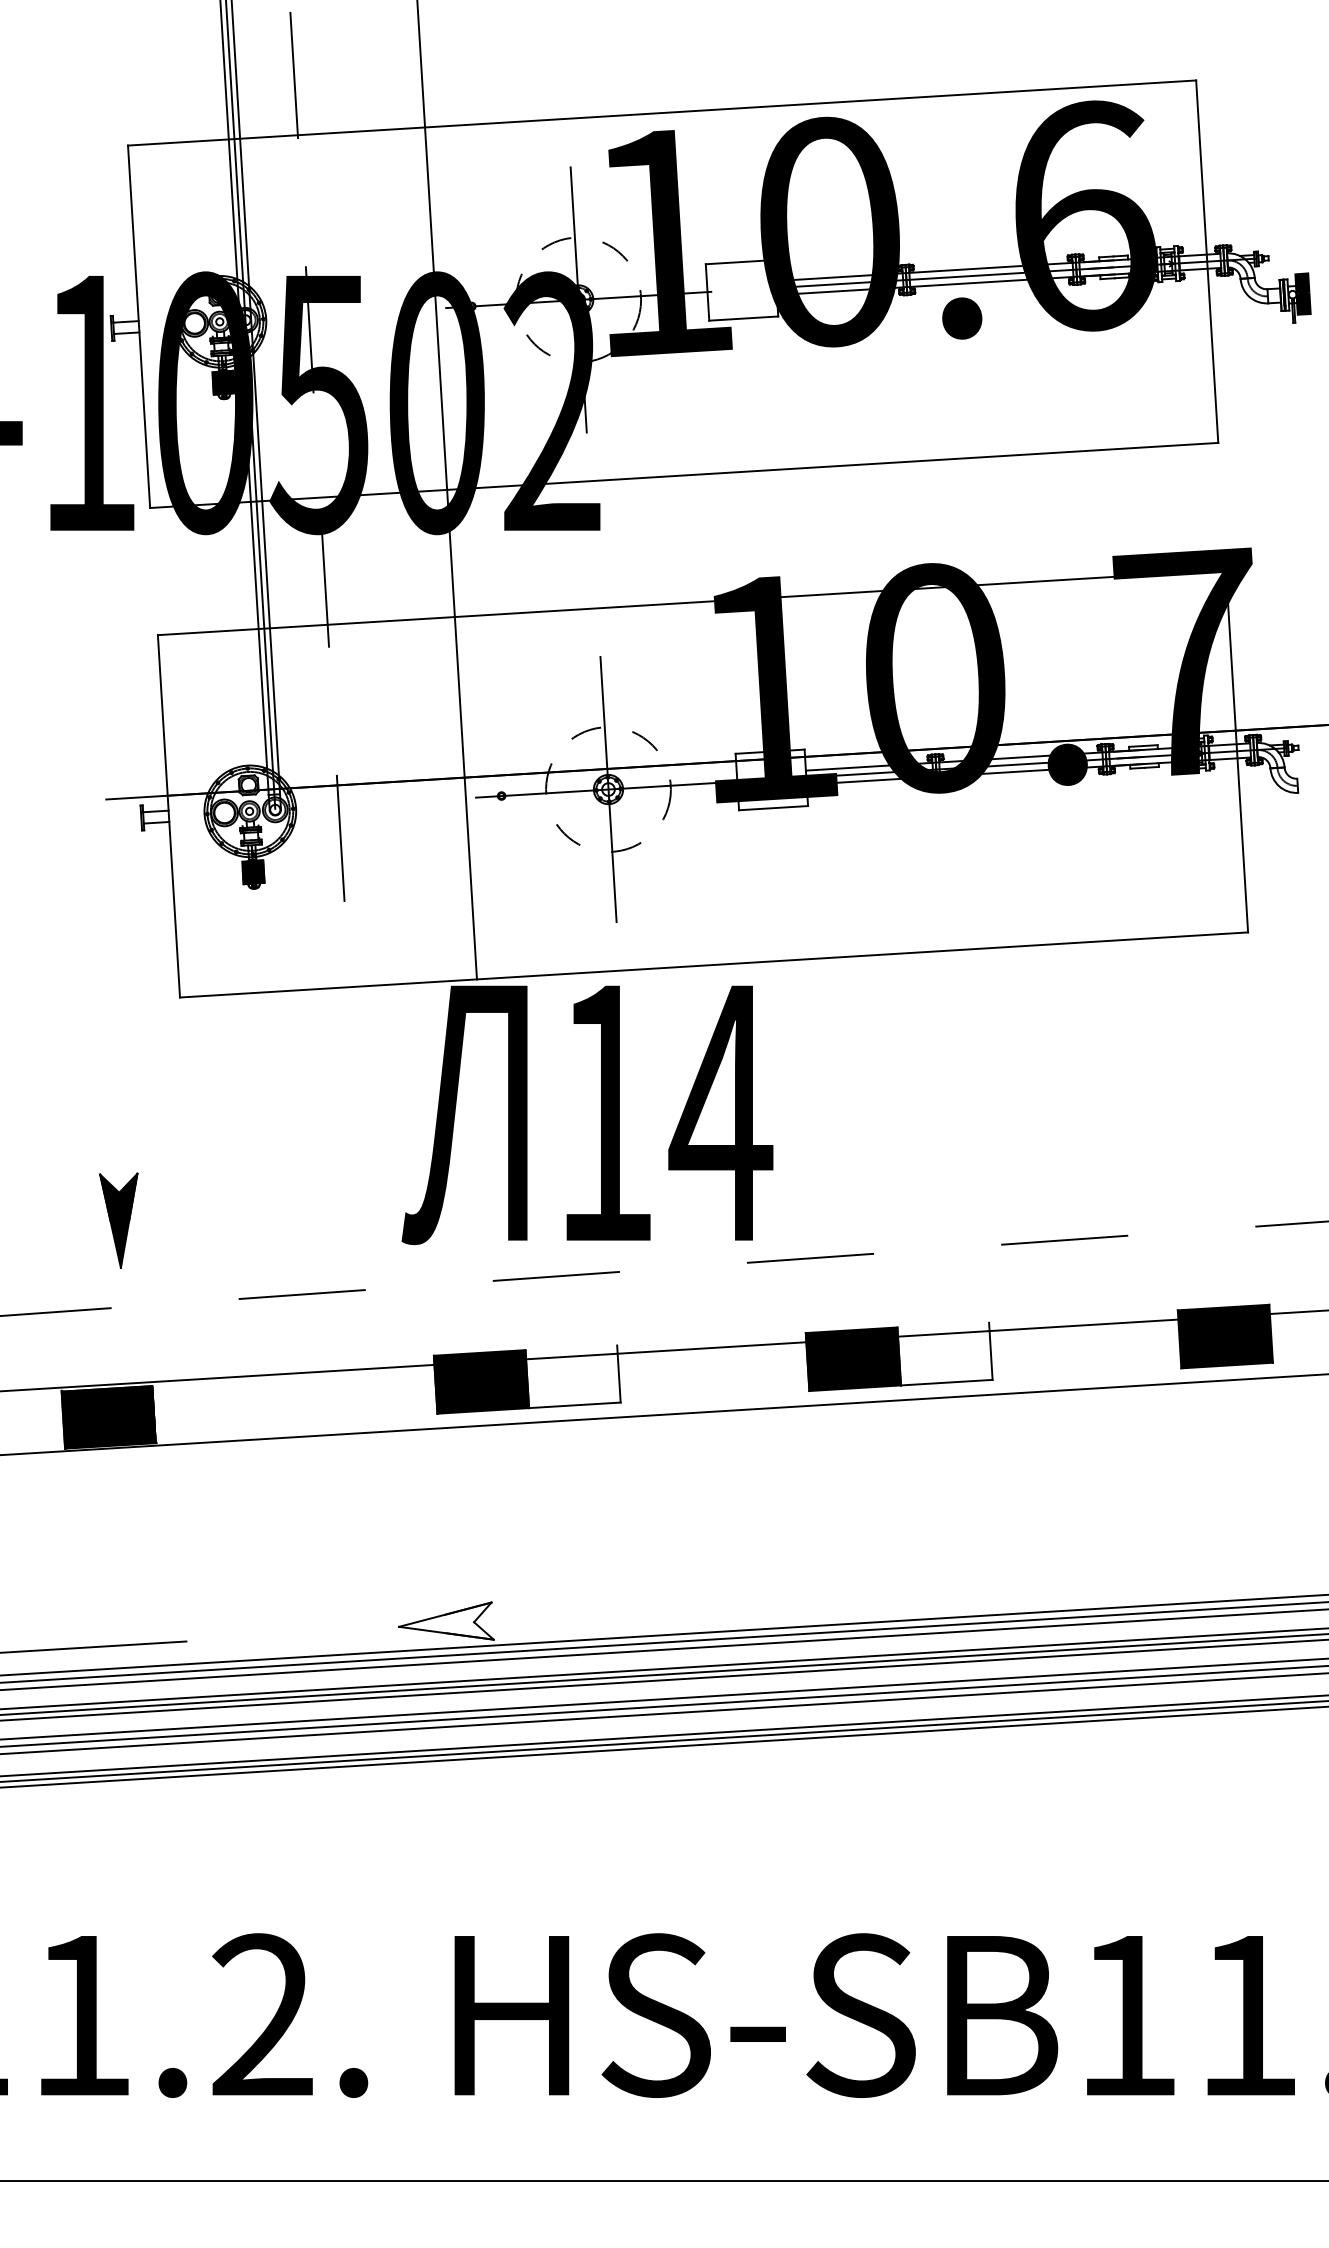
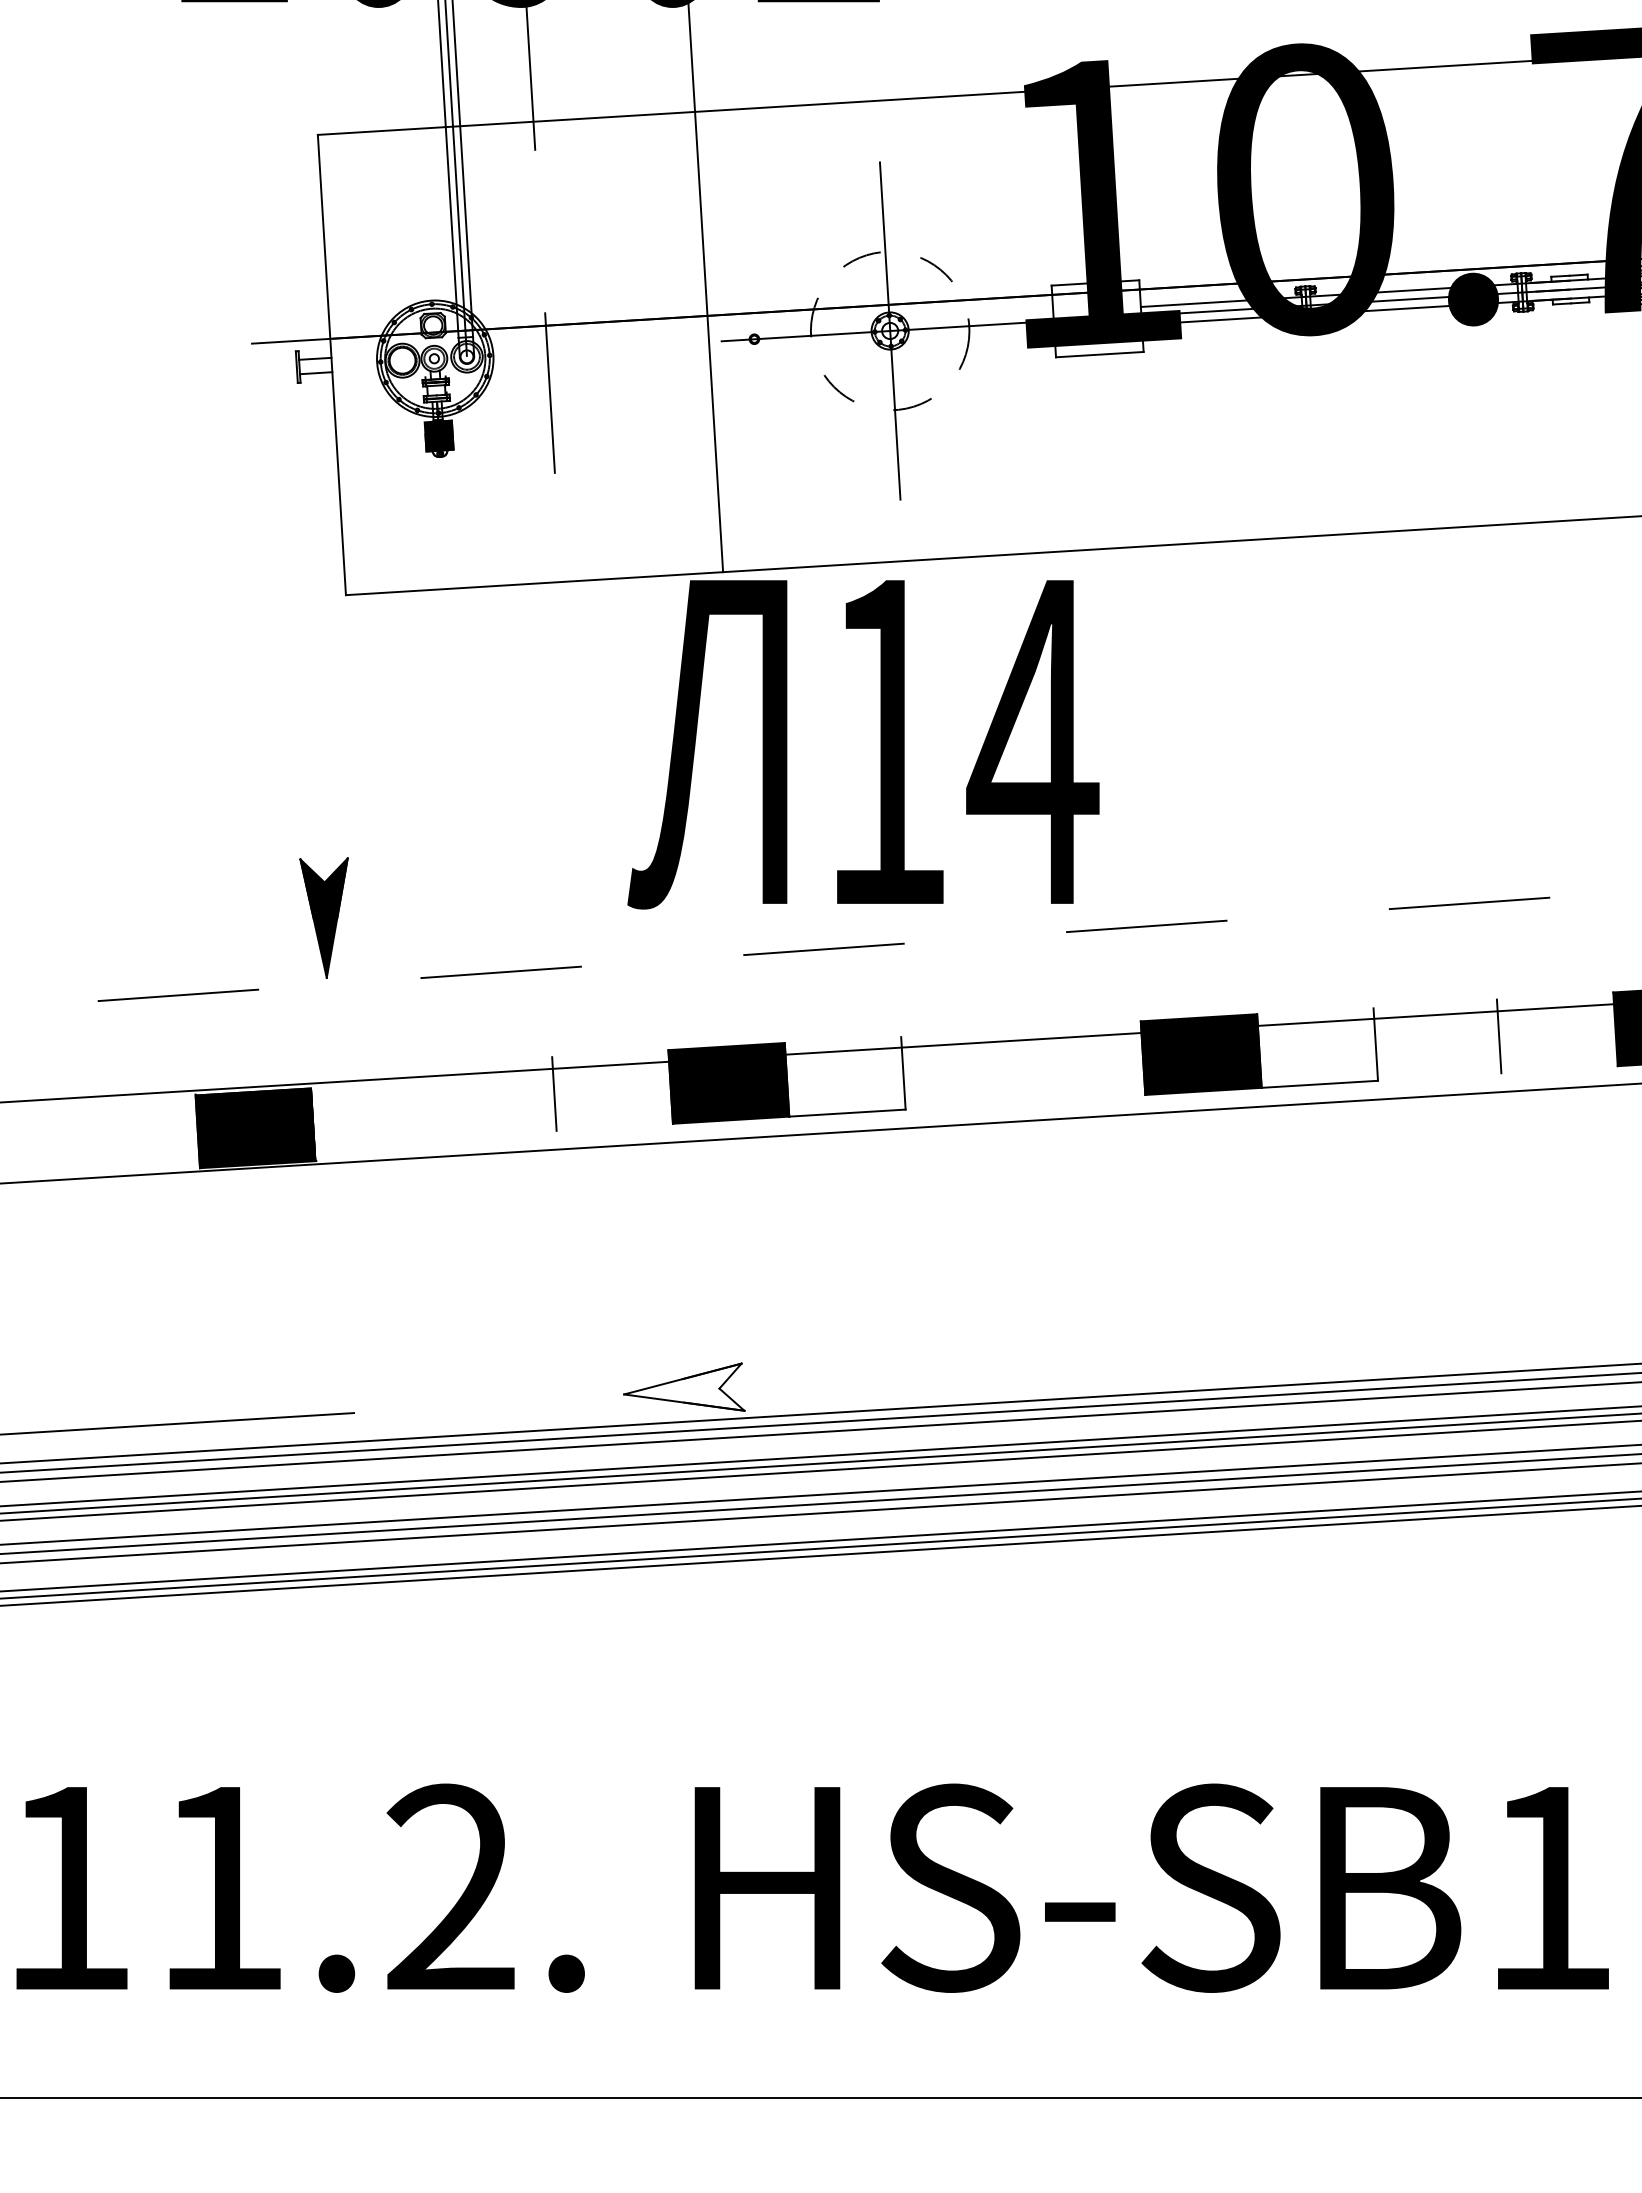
part: (118, 1220) -> (323, 917), moved
line: (1087, 1344) -> (1498, 1035), added
line: (343, 1390) -> (553, 1094), added

